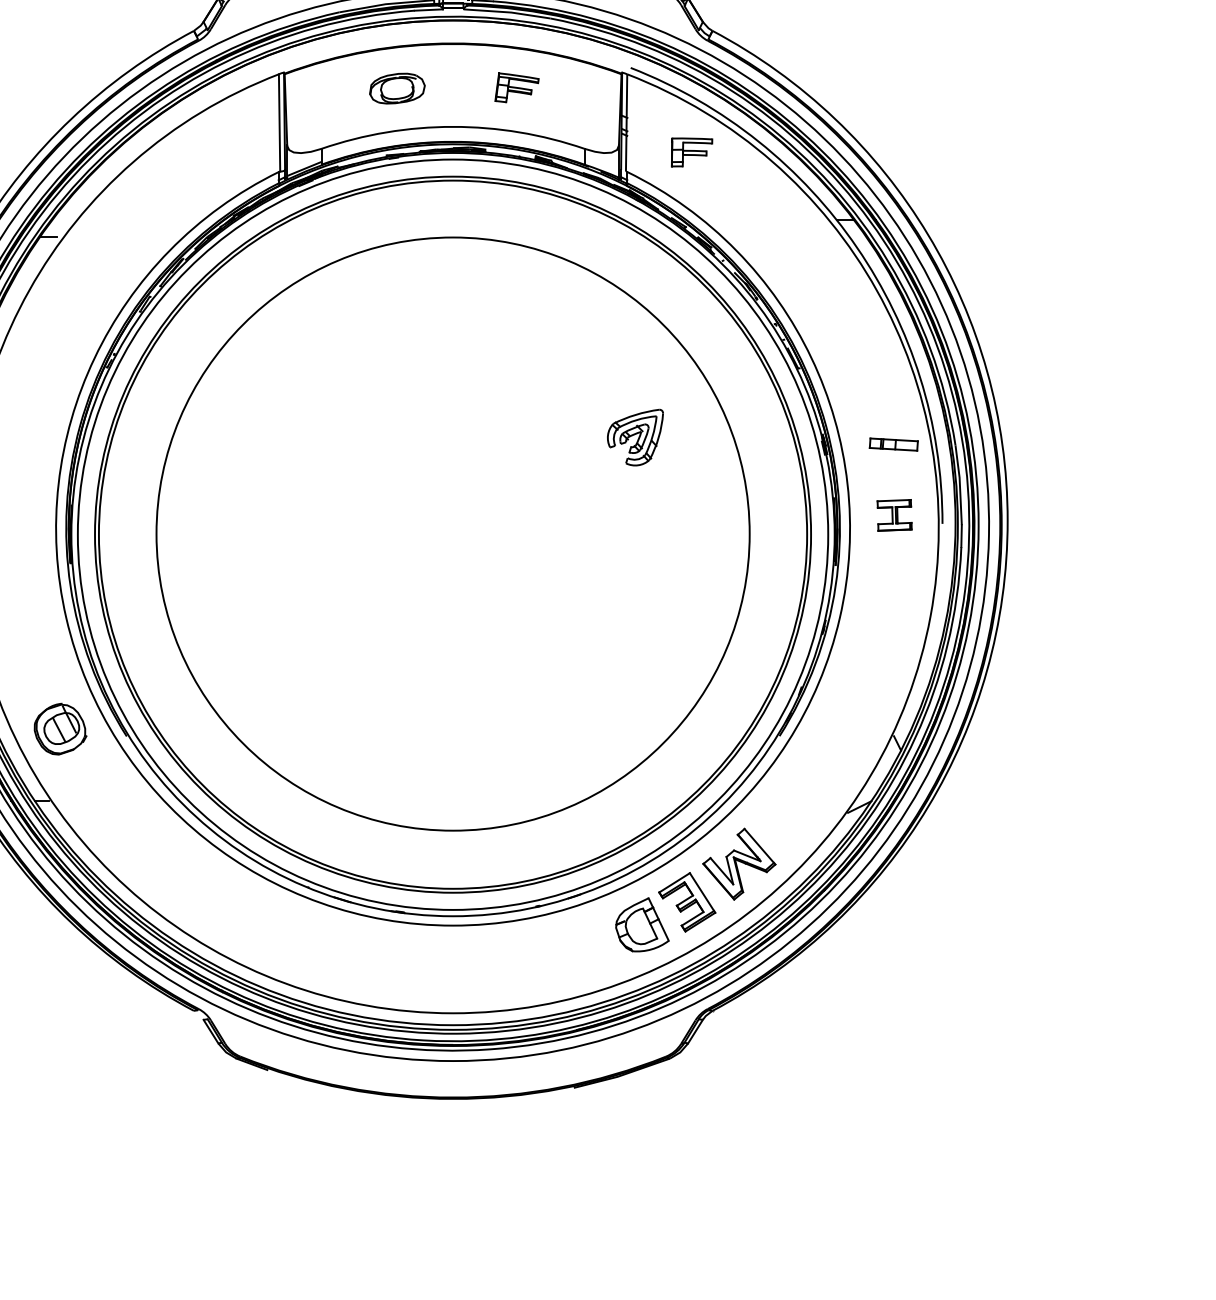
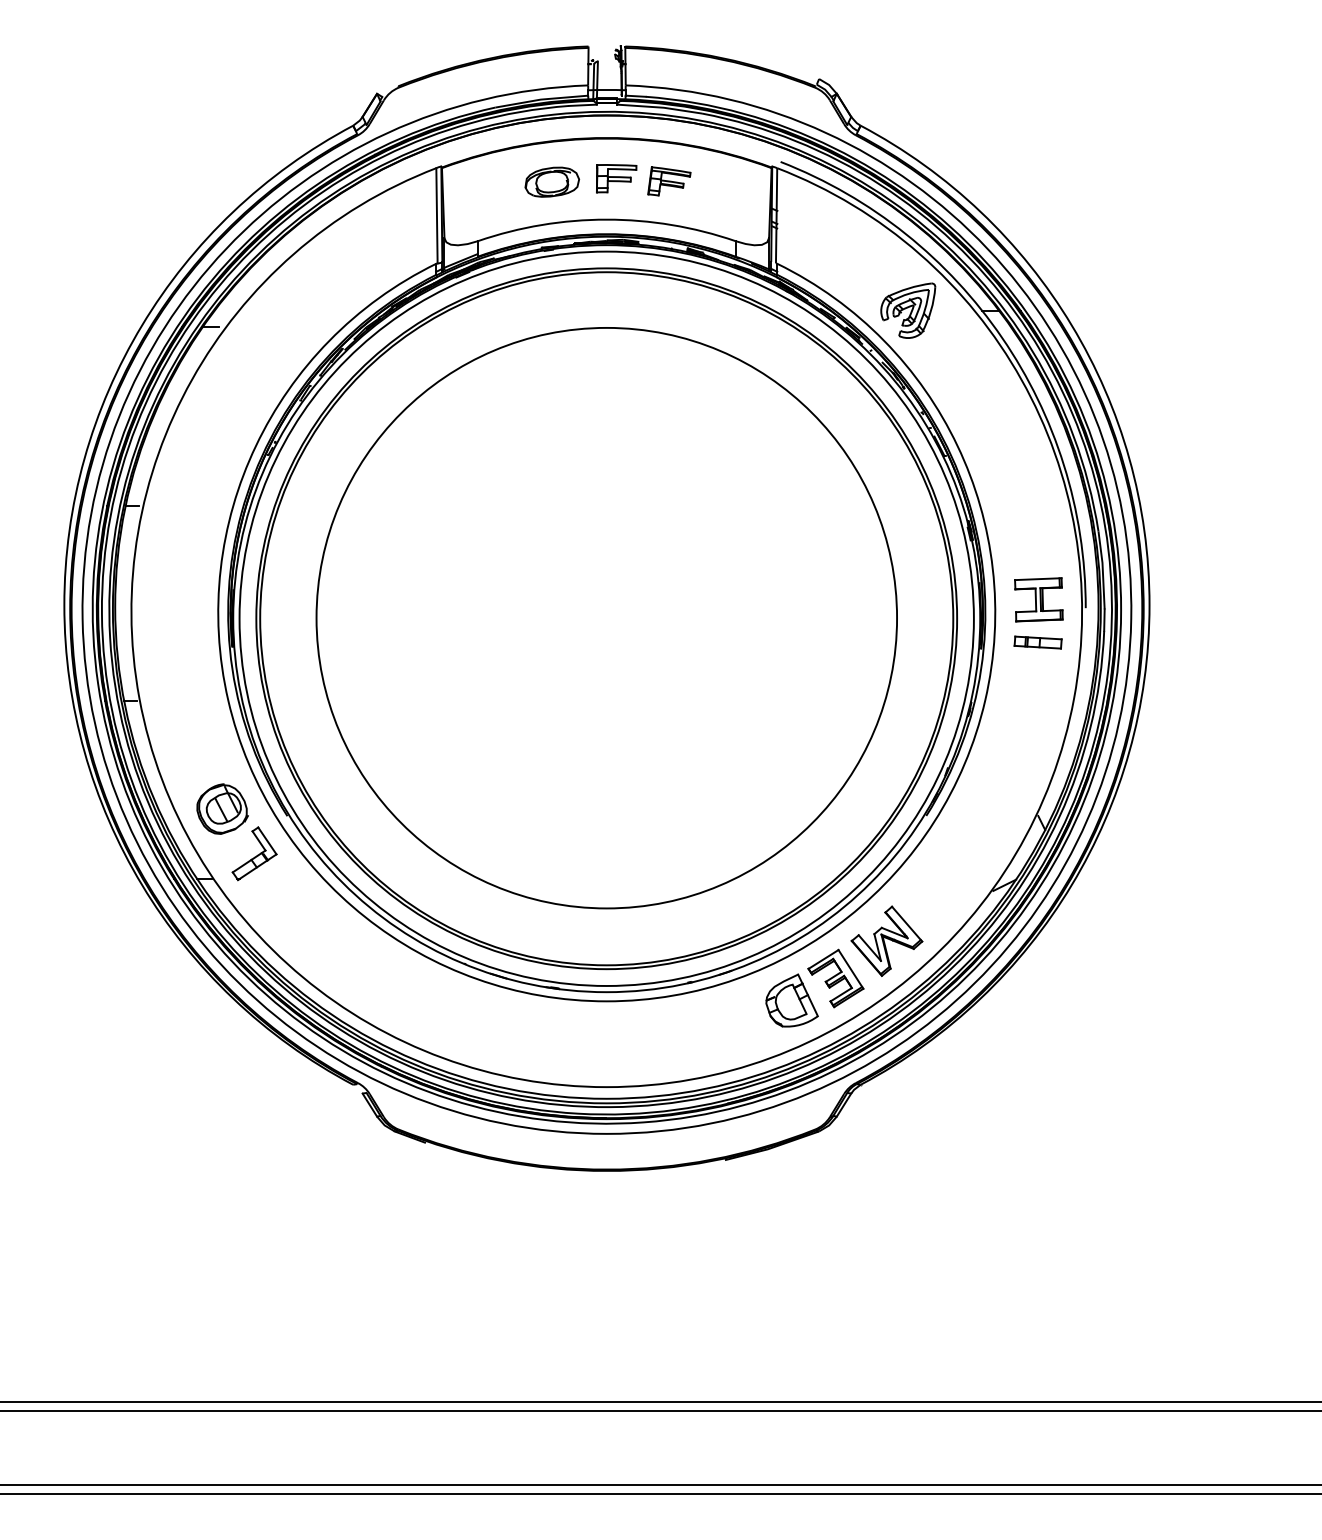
part: (691, 152) -> (616, 178), moved
part: (635, 437) -> (908, 310), moved
part: (893, 444) -> (1037, 642), moved
part: (894, 515) -> (1038, 599), size x1.43
part: (93, 774) -> (254, 853), added

